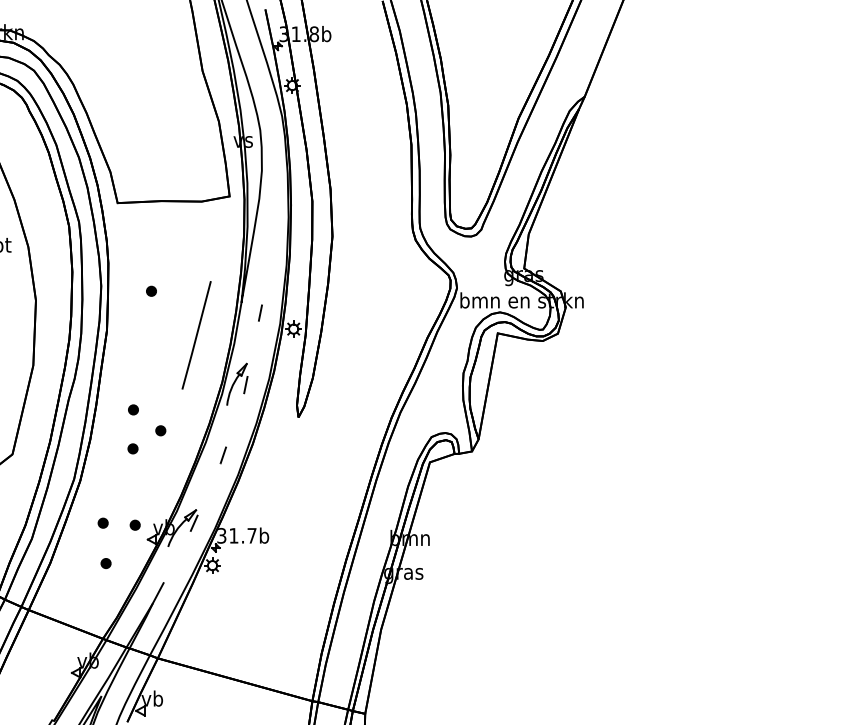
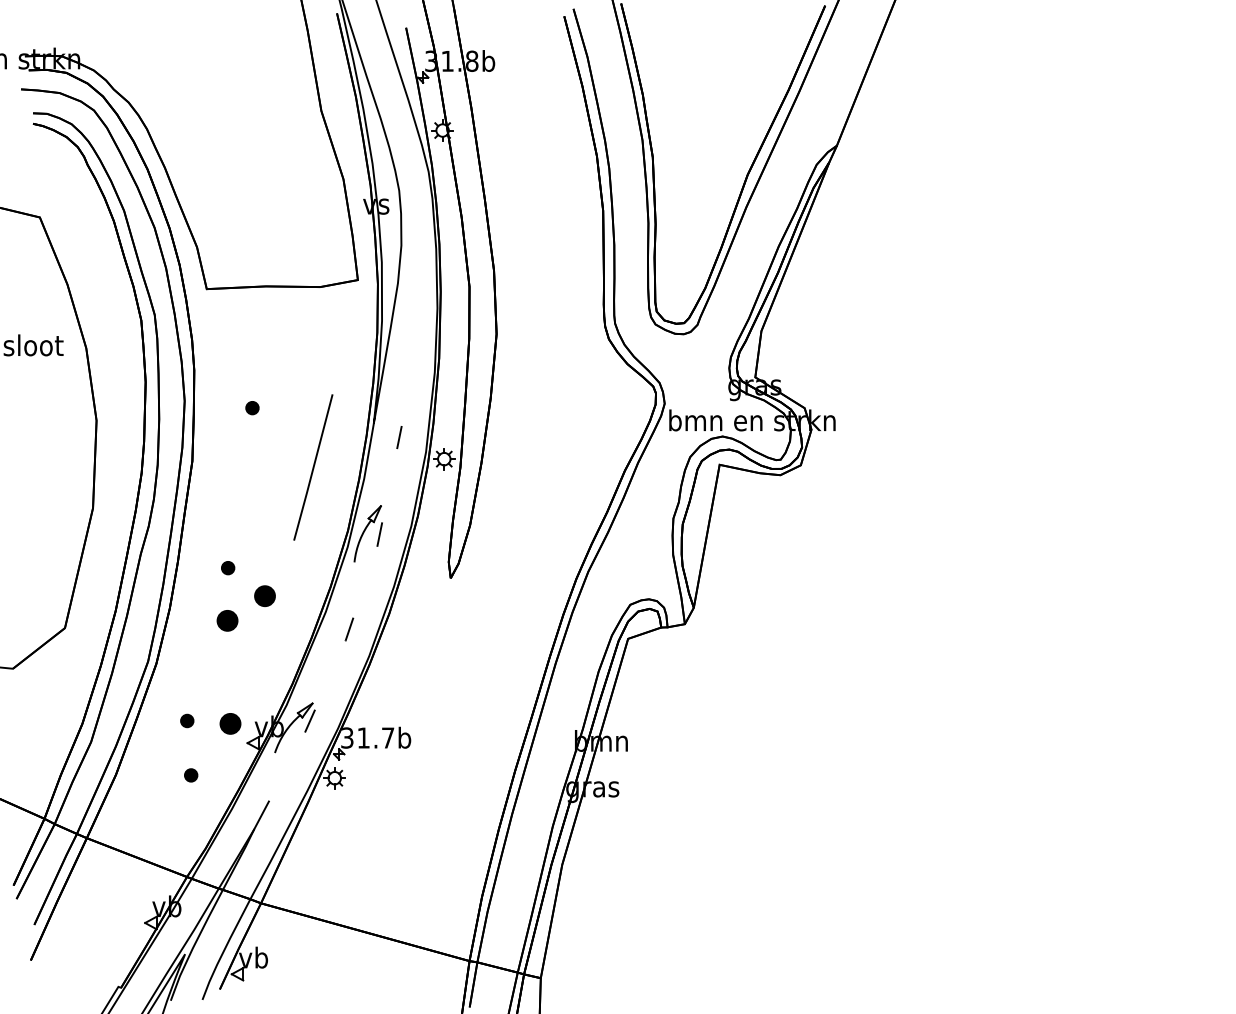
part: (160, 430) -> (264, 596), size x1.6
part: (133, 448) -> (227, 620), size x1.6
part: (135, 525) -> (230, 723), size x1.6

